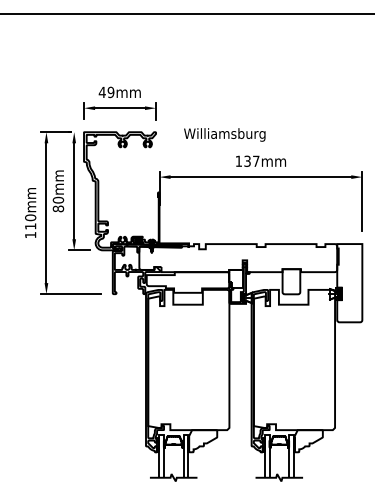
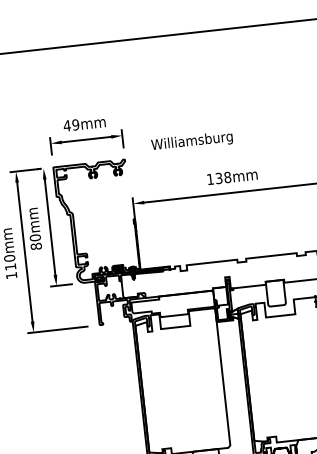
text: (224, 134) -> (191, 141), moved
text: (256, 160) -> (227, 176), 137mm -> 138mm

